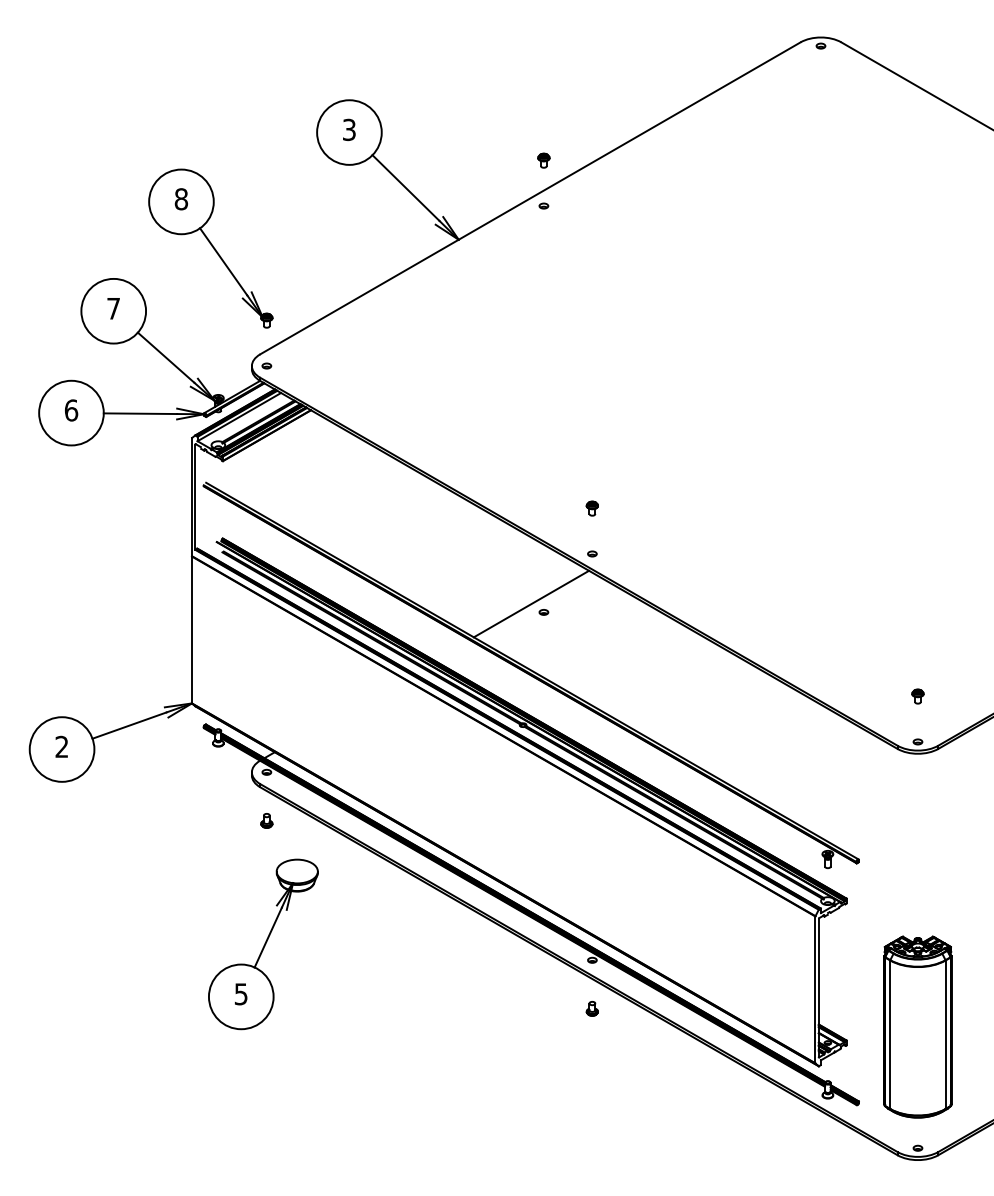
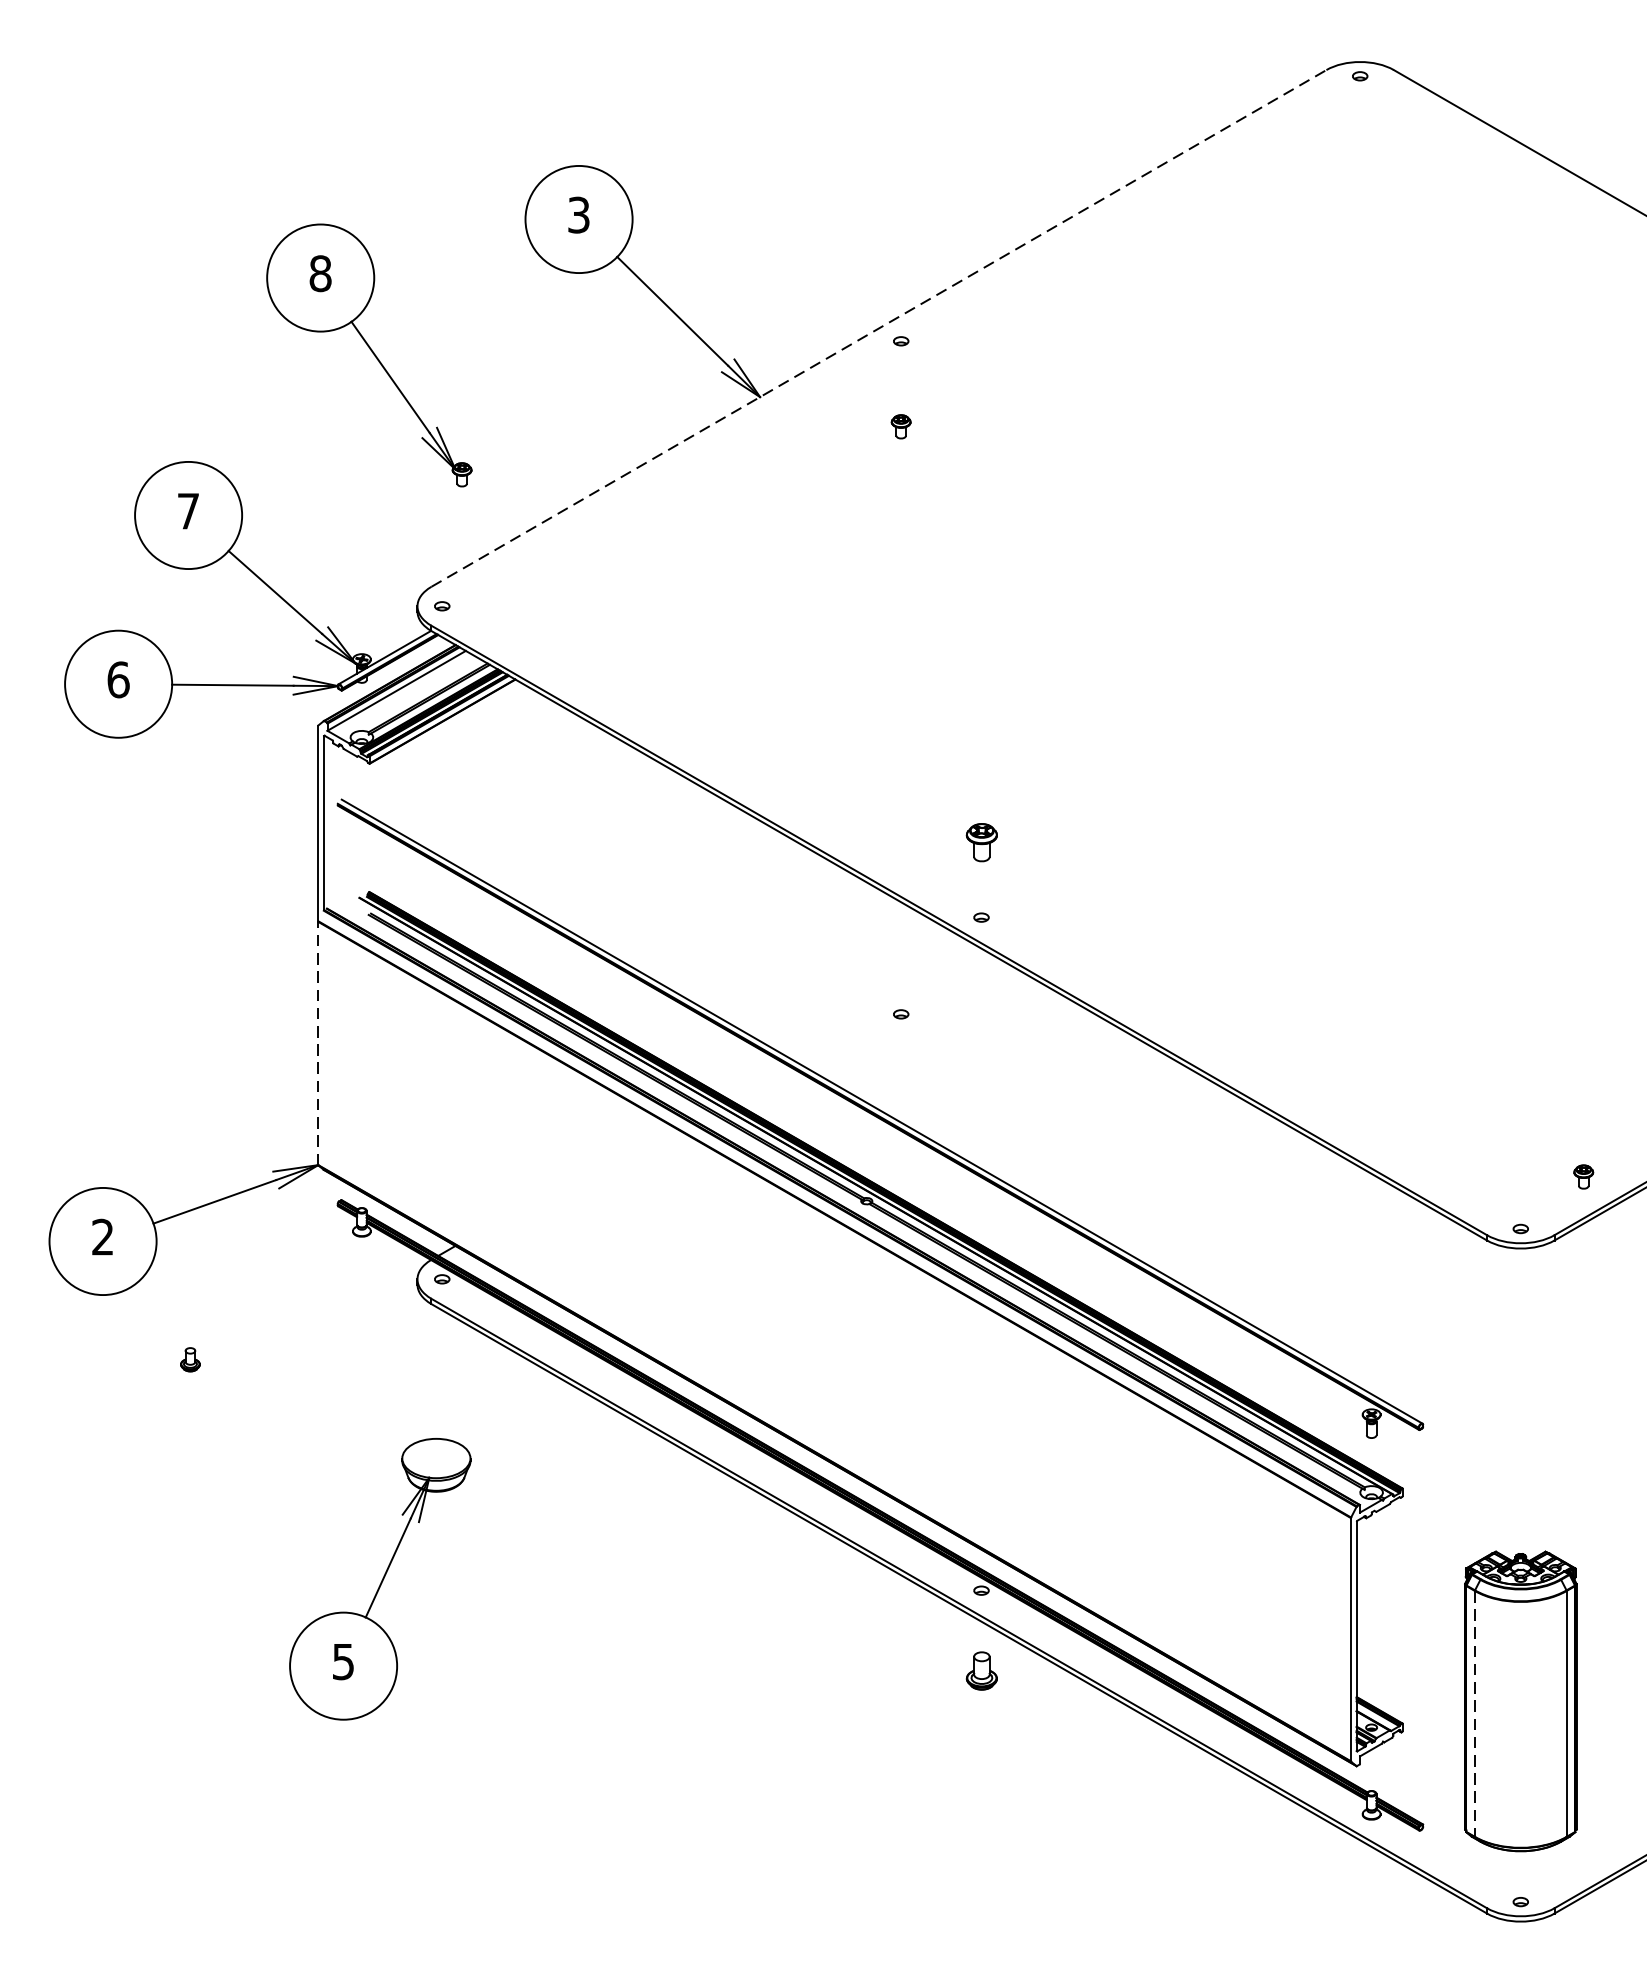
part: (543, 160) -> (900, 426), moved
line: (530, 198) -> (878, 328), solid -> dashed
part: (210, 248) -> (368, 355), moved
part: (591, 508) -> (980, 842), size x1.6
line: (531, 603) -> (880, 999), removed
line: (192, 629) -> (319, 1042), solid -> dashed
part: (917, 696) -> (1583, 1176), moved
part: (266, 820) -> (189, 1359), moved
part: (263, 944) -> (380, 1579), moved
part: (591, 1008) -> (980, 1670), size x1.6
line: (890, 1035) -> (1475, 1715), solid -> dashed

